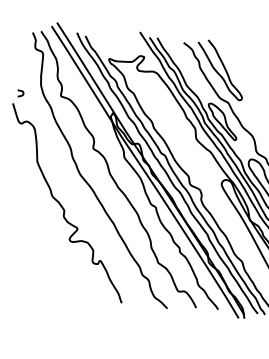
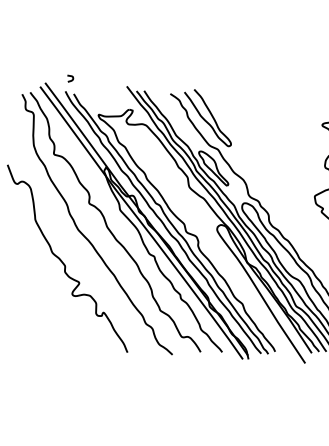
curve: (21, 92) -> (71, 77), moved

